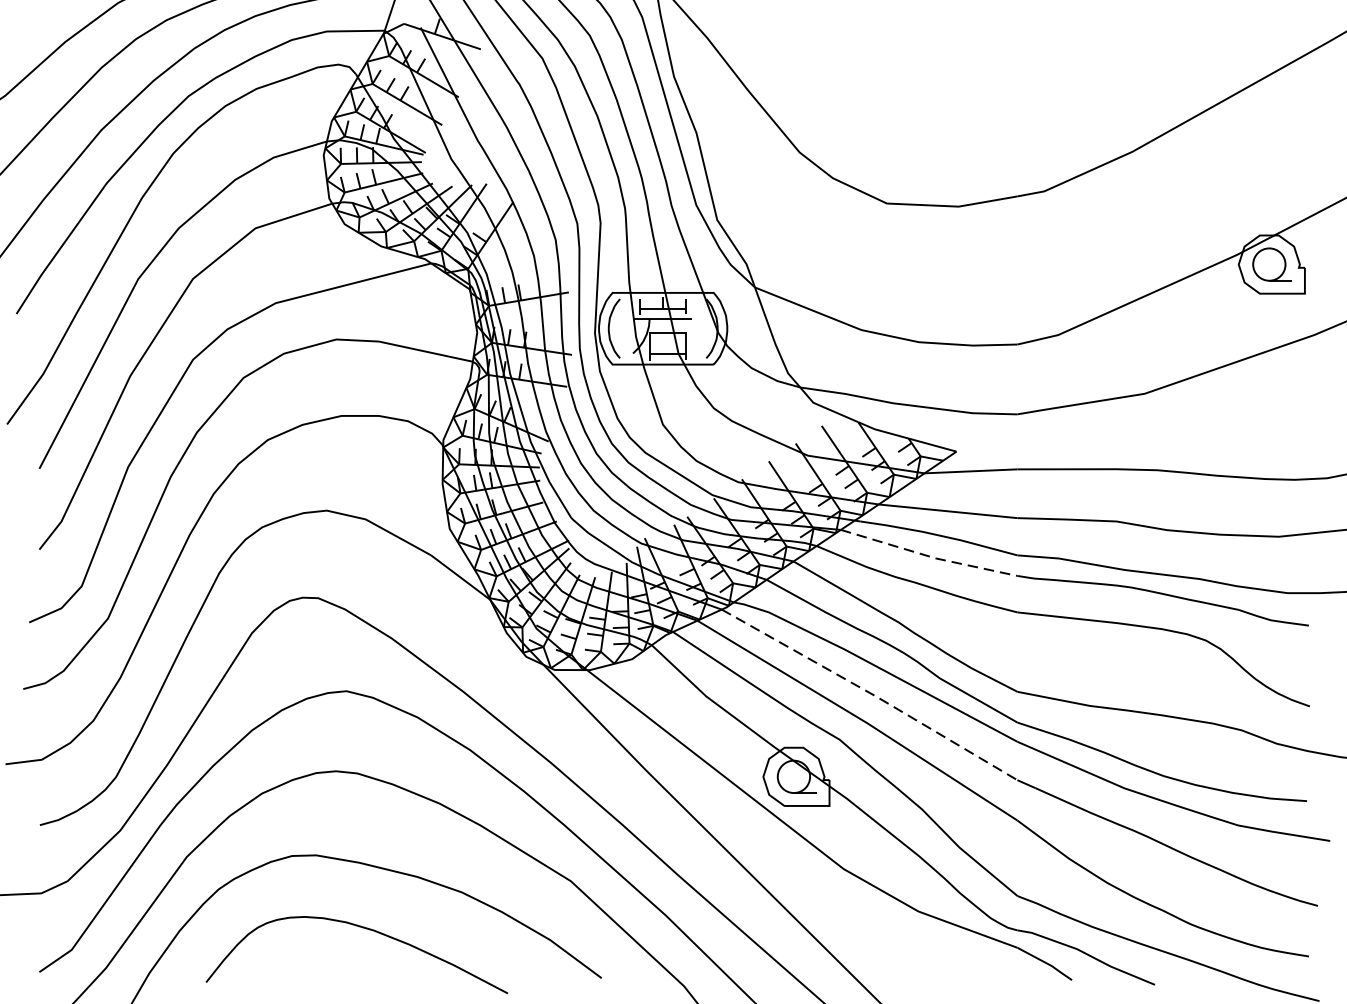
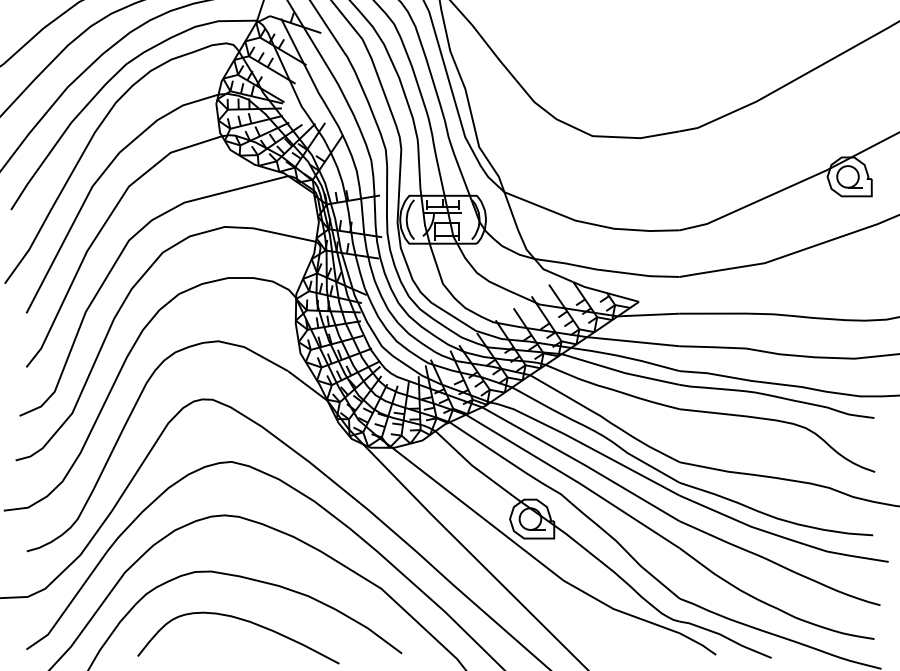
line: (928, 555) -> (620, 371), dashed -> solid
line: (870, 693) -> (581, 463), dashed -> solid

